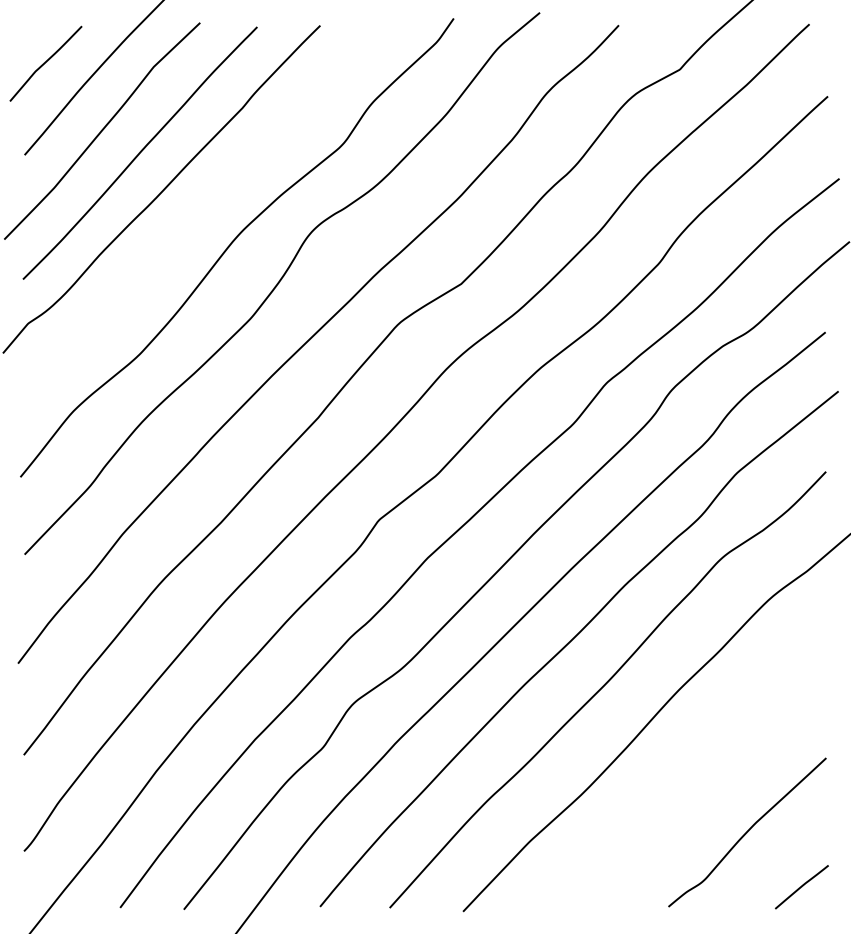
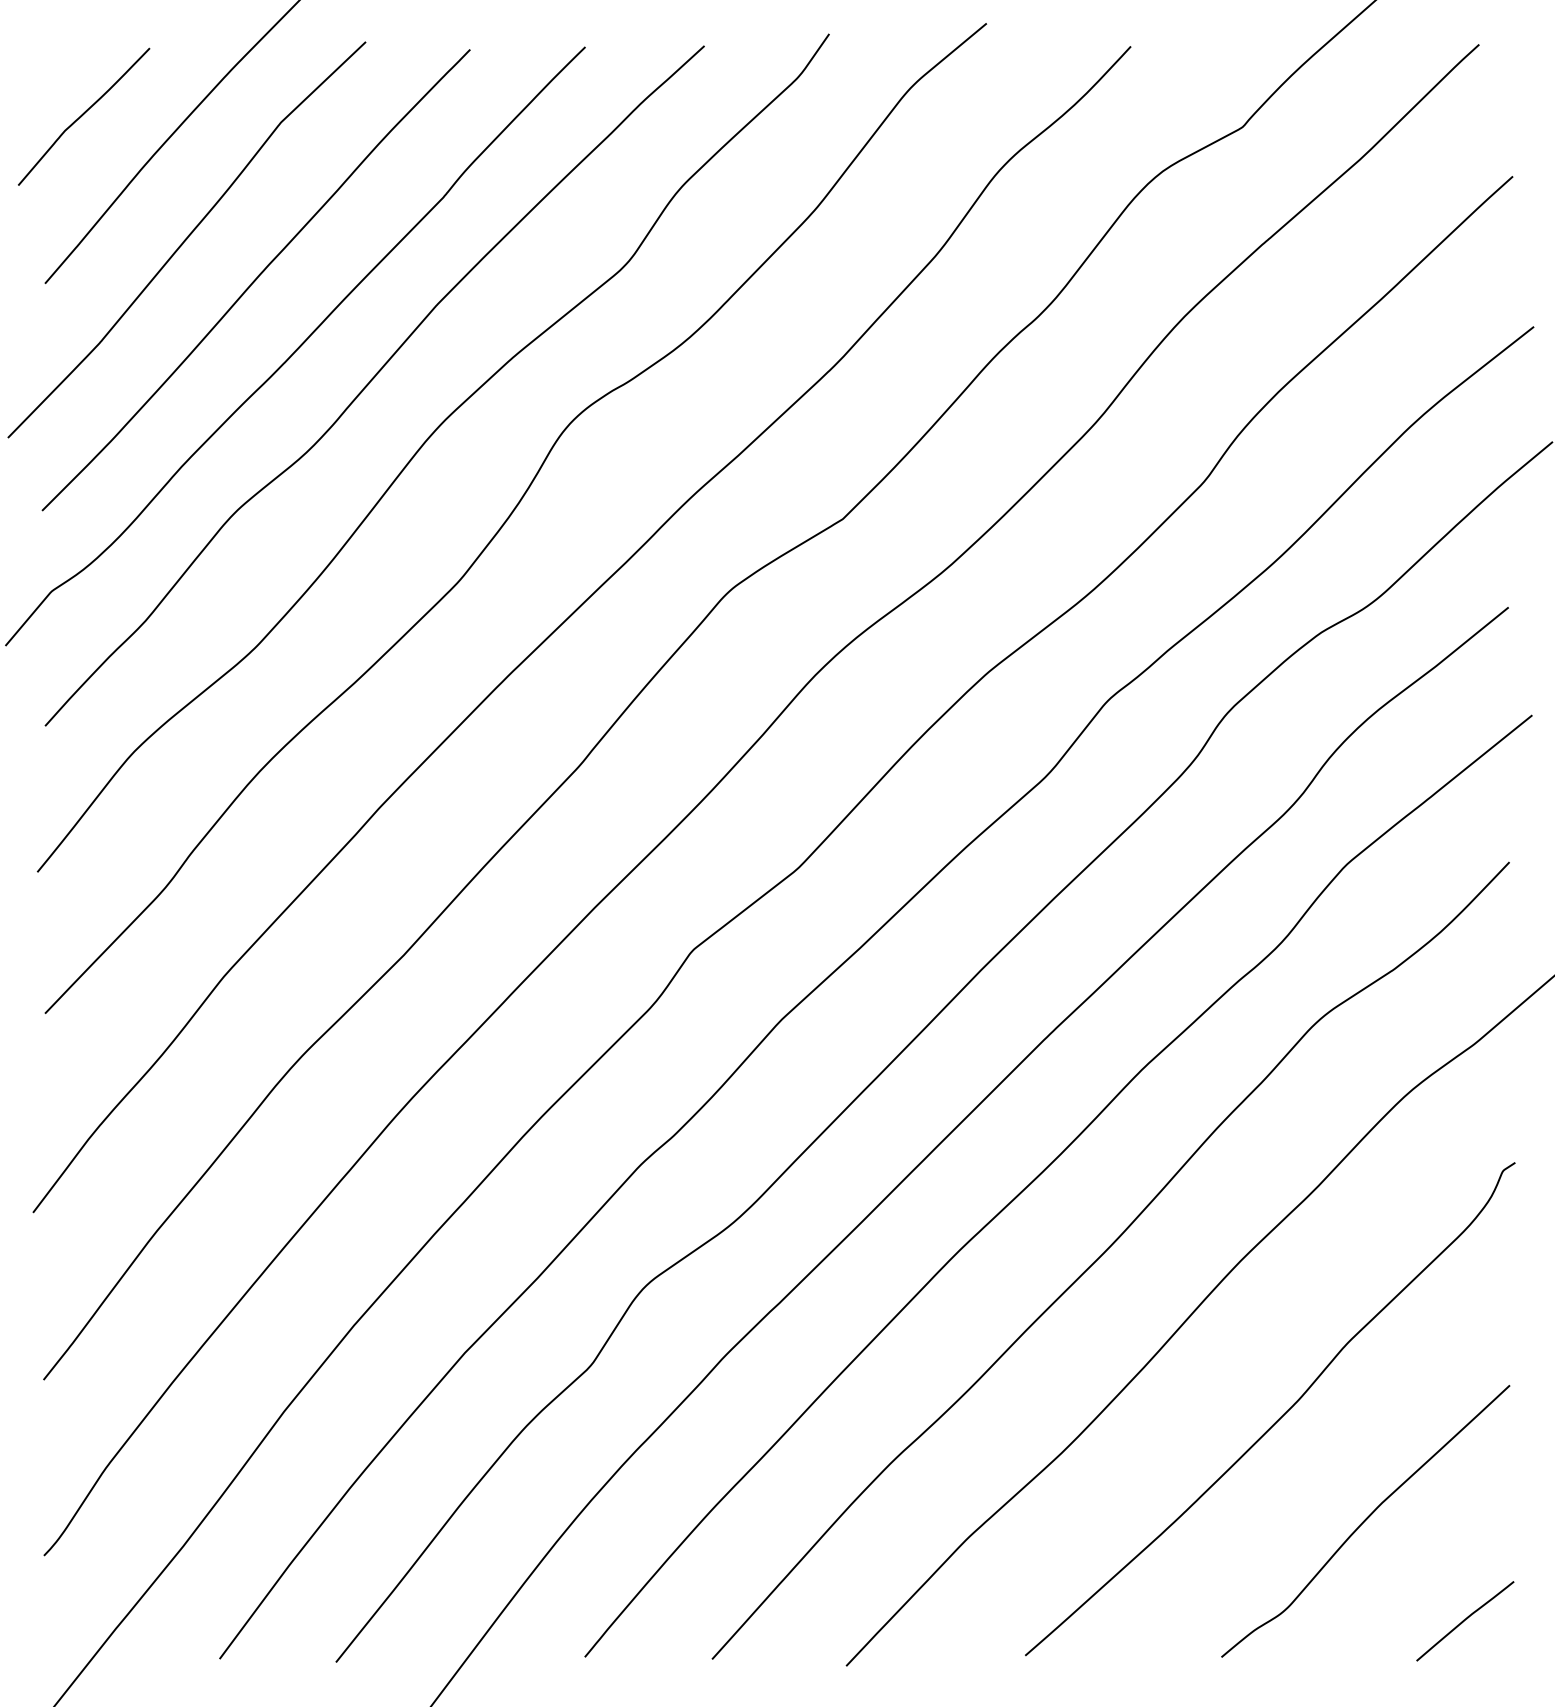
curve: (203, 209) -> (371, 382), added
curve: (700, 775) -> (1279, 1417), added

